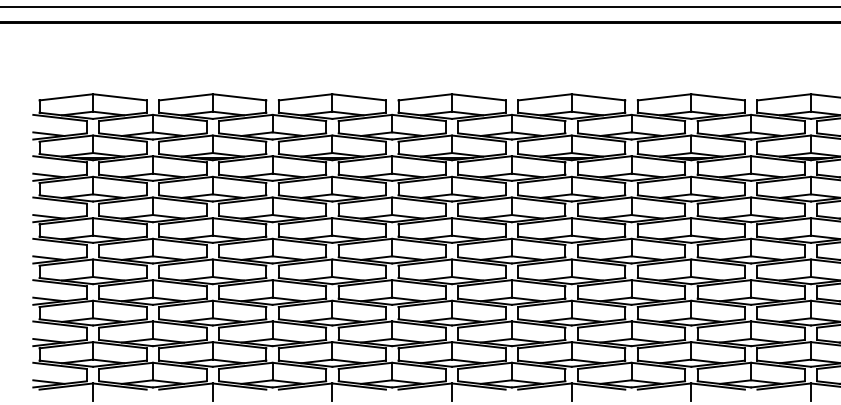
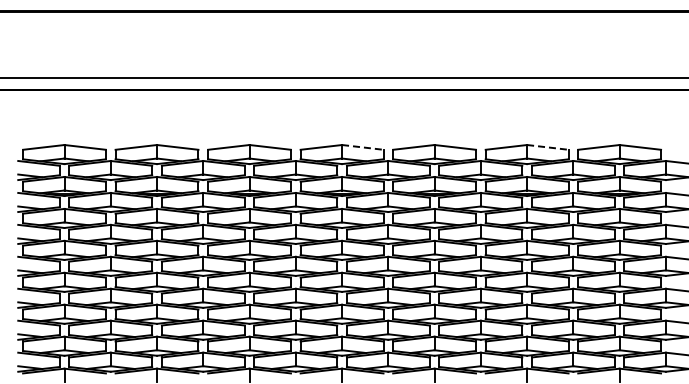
line: (478, 97) -> (362, 147), solid -> dashed
line: (717, 97) -> (547, 147), solid -> dashed

